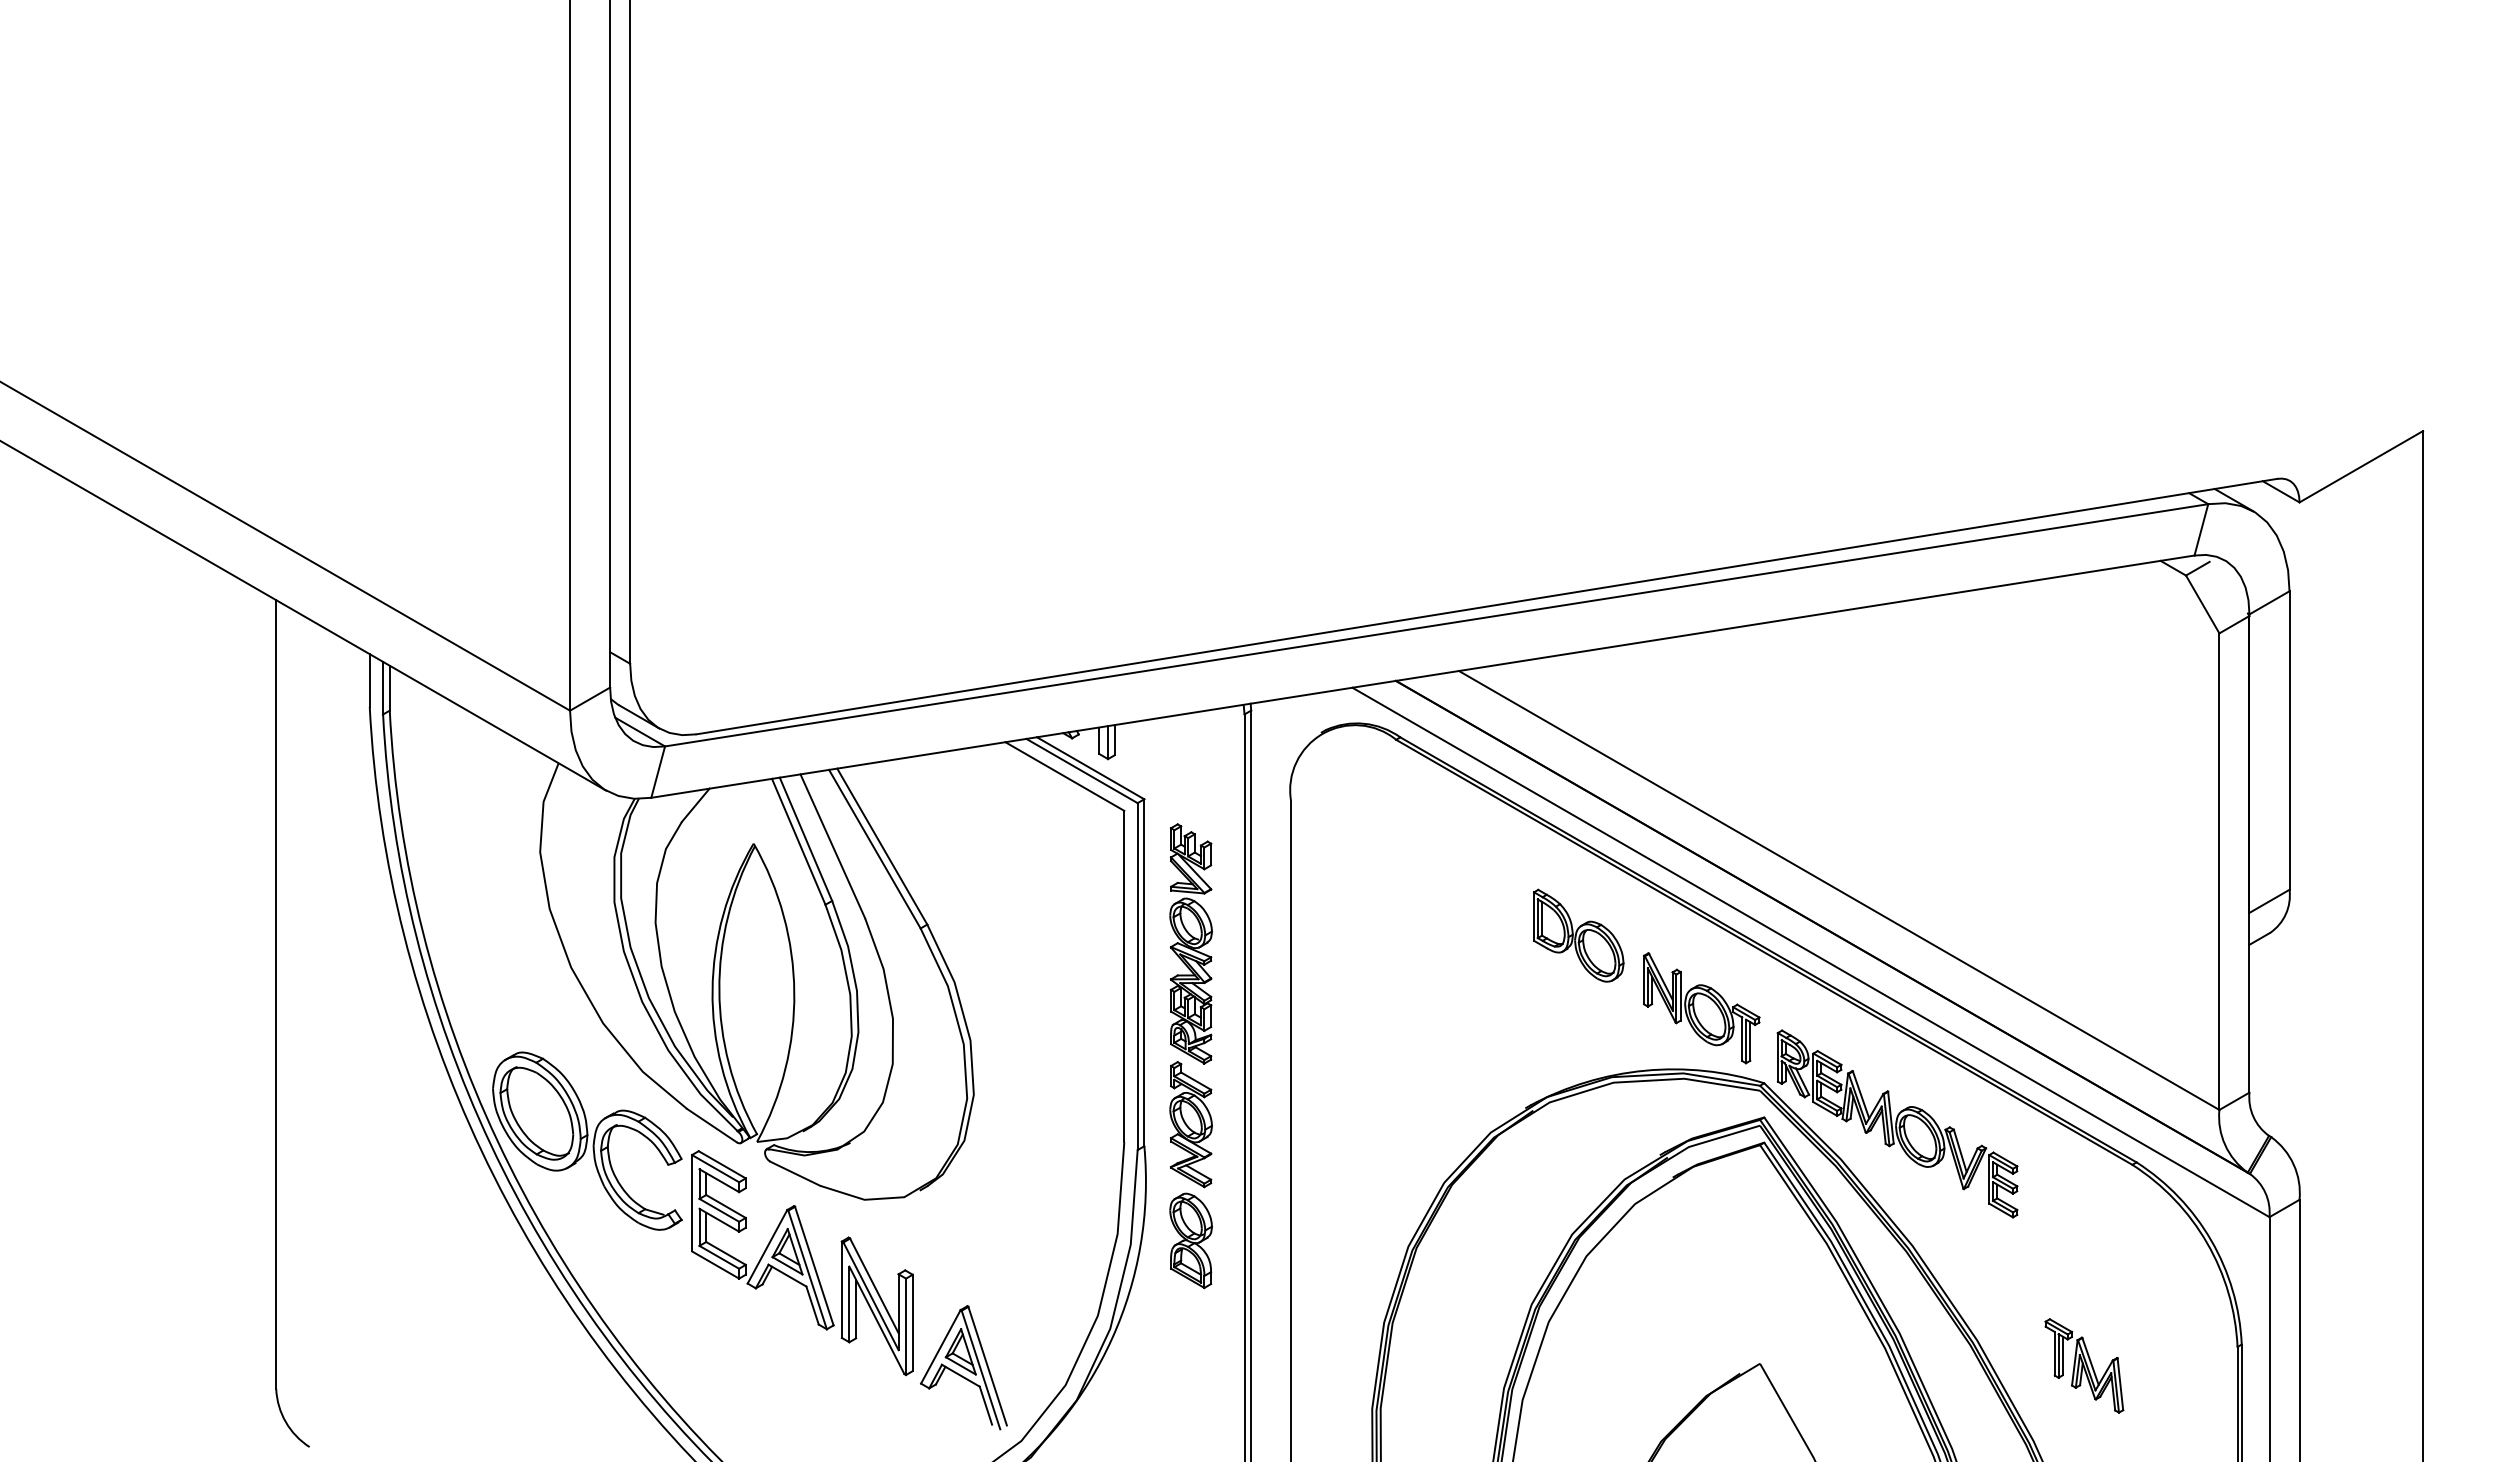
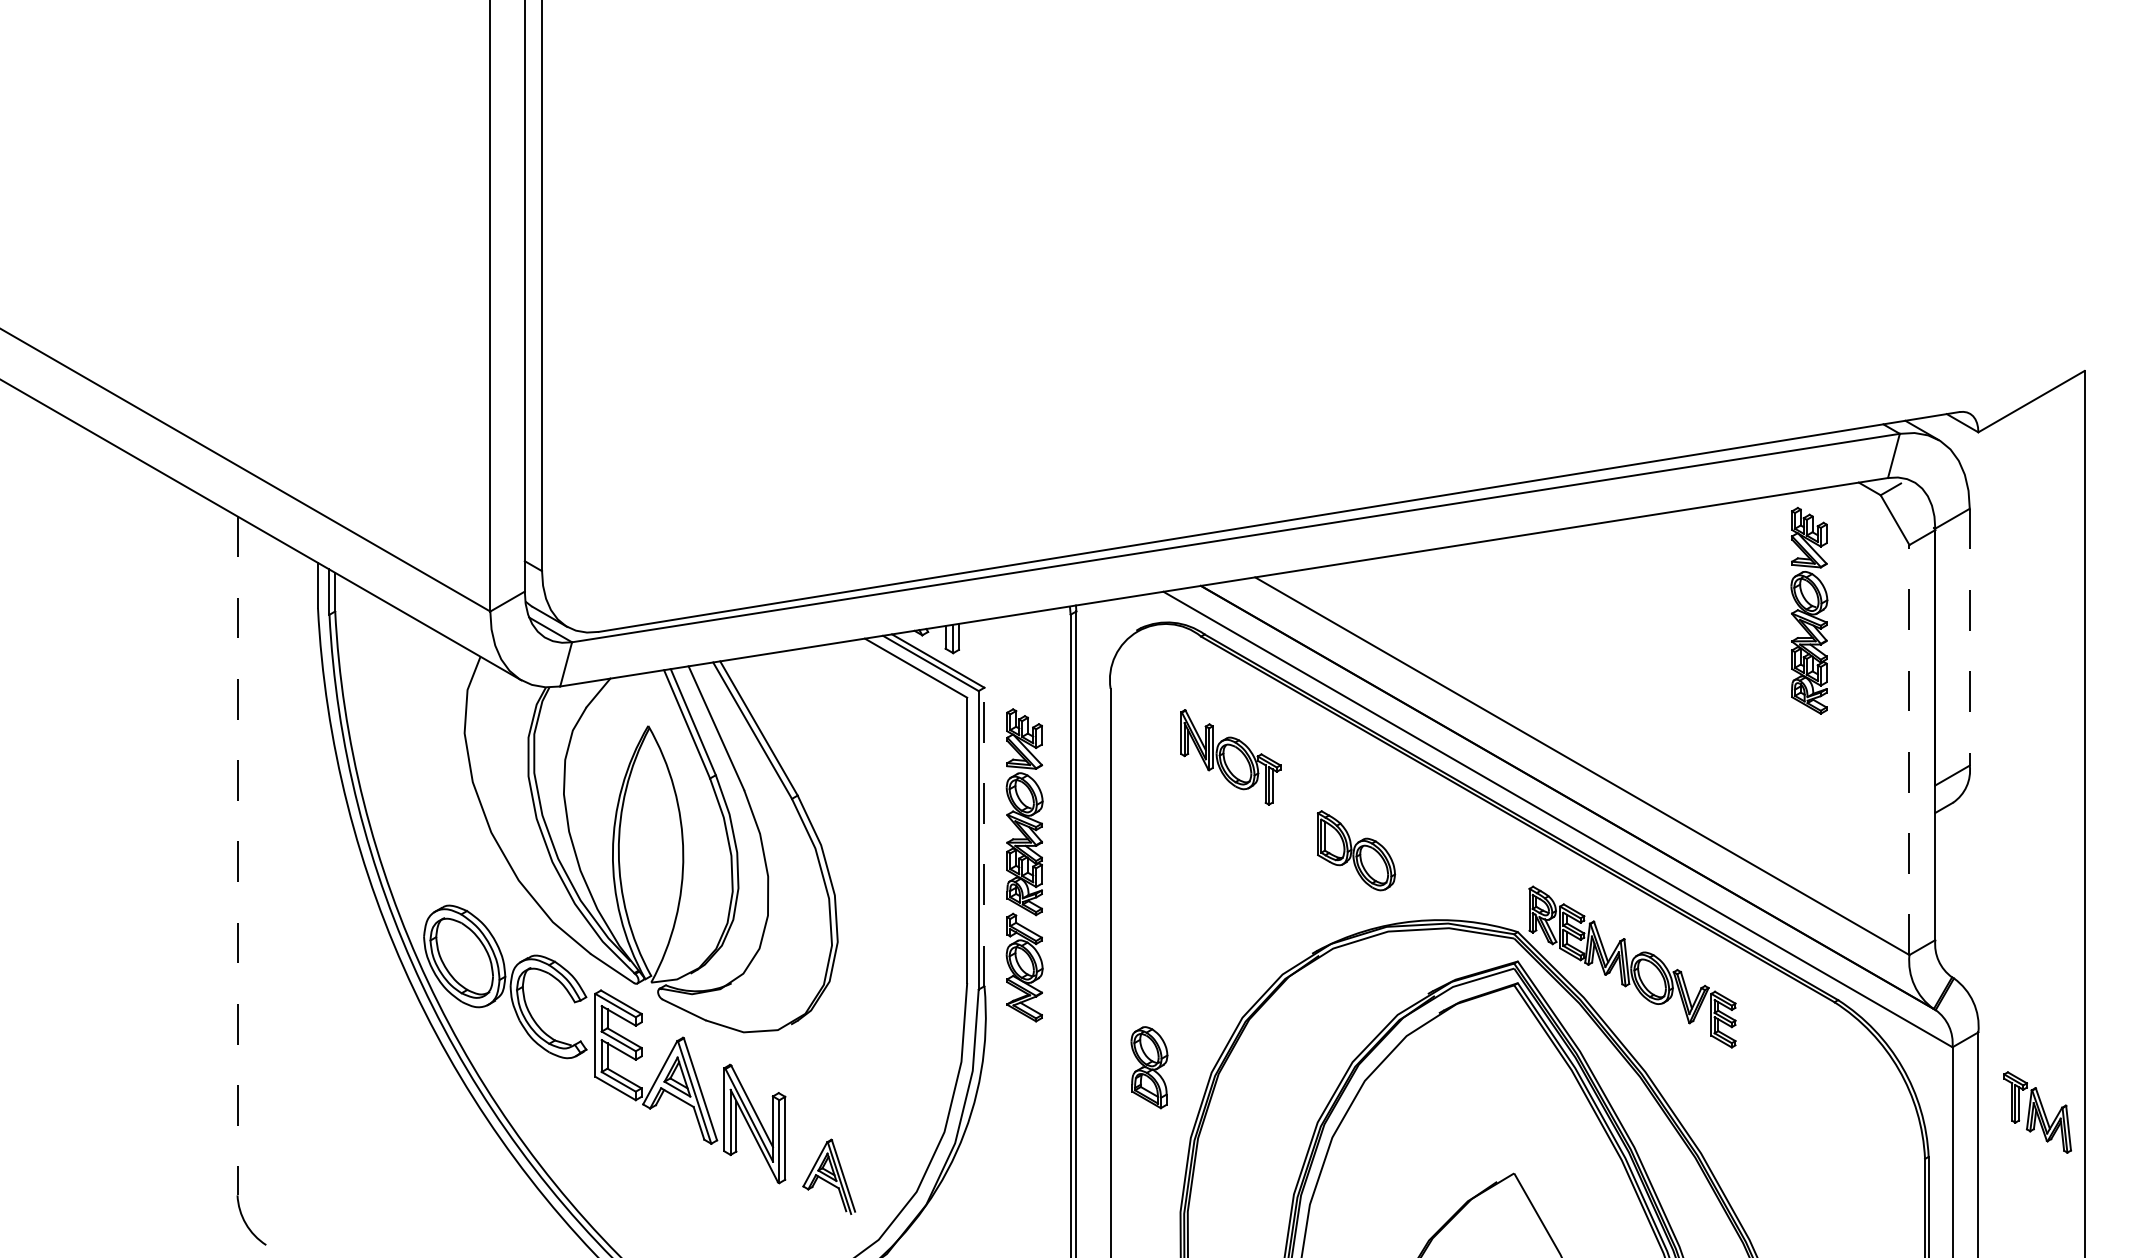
part: (2102, 709) -> (1808, 610), added
line: (2289, 741) -> (1969, 638), solid -> dashed
line: (2219, 871) -> (1909, 749), solid -> dashed
part: (1578, 935) -> (1356, 850), moved
line: (1144, 972) -> (984, 836), solid -> dashed
line: (276, 994) -> (237, 855), solid -> dashed
part: (1701, 1008) -> (1230, 757), moved
part: (1190, 1240) -> (1148, 1067), moved
part: (2084, 1365) -> (2037, 1112), moved
part: (963, 1367) -> (828, 1176), size x0.7

